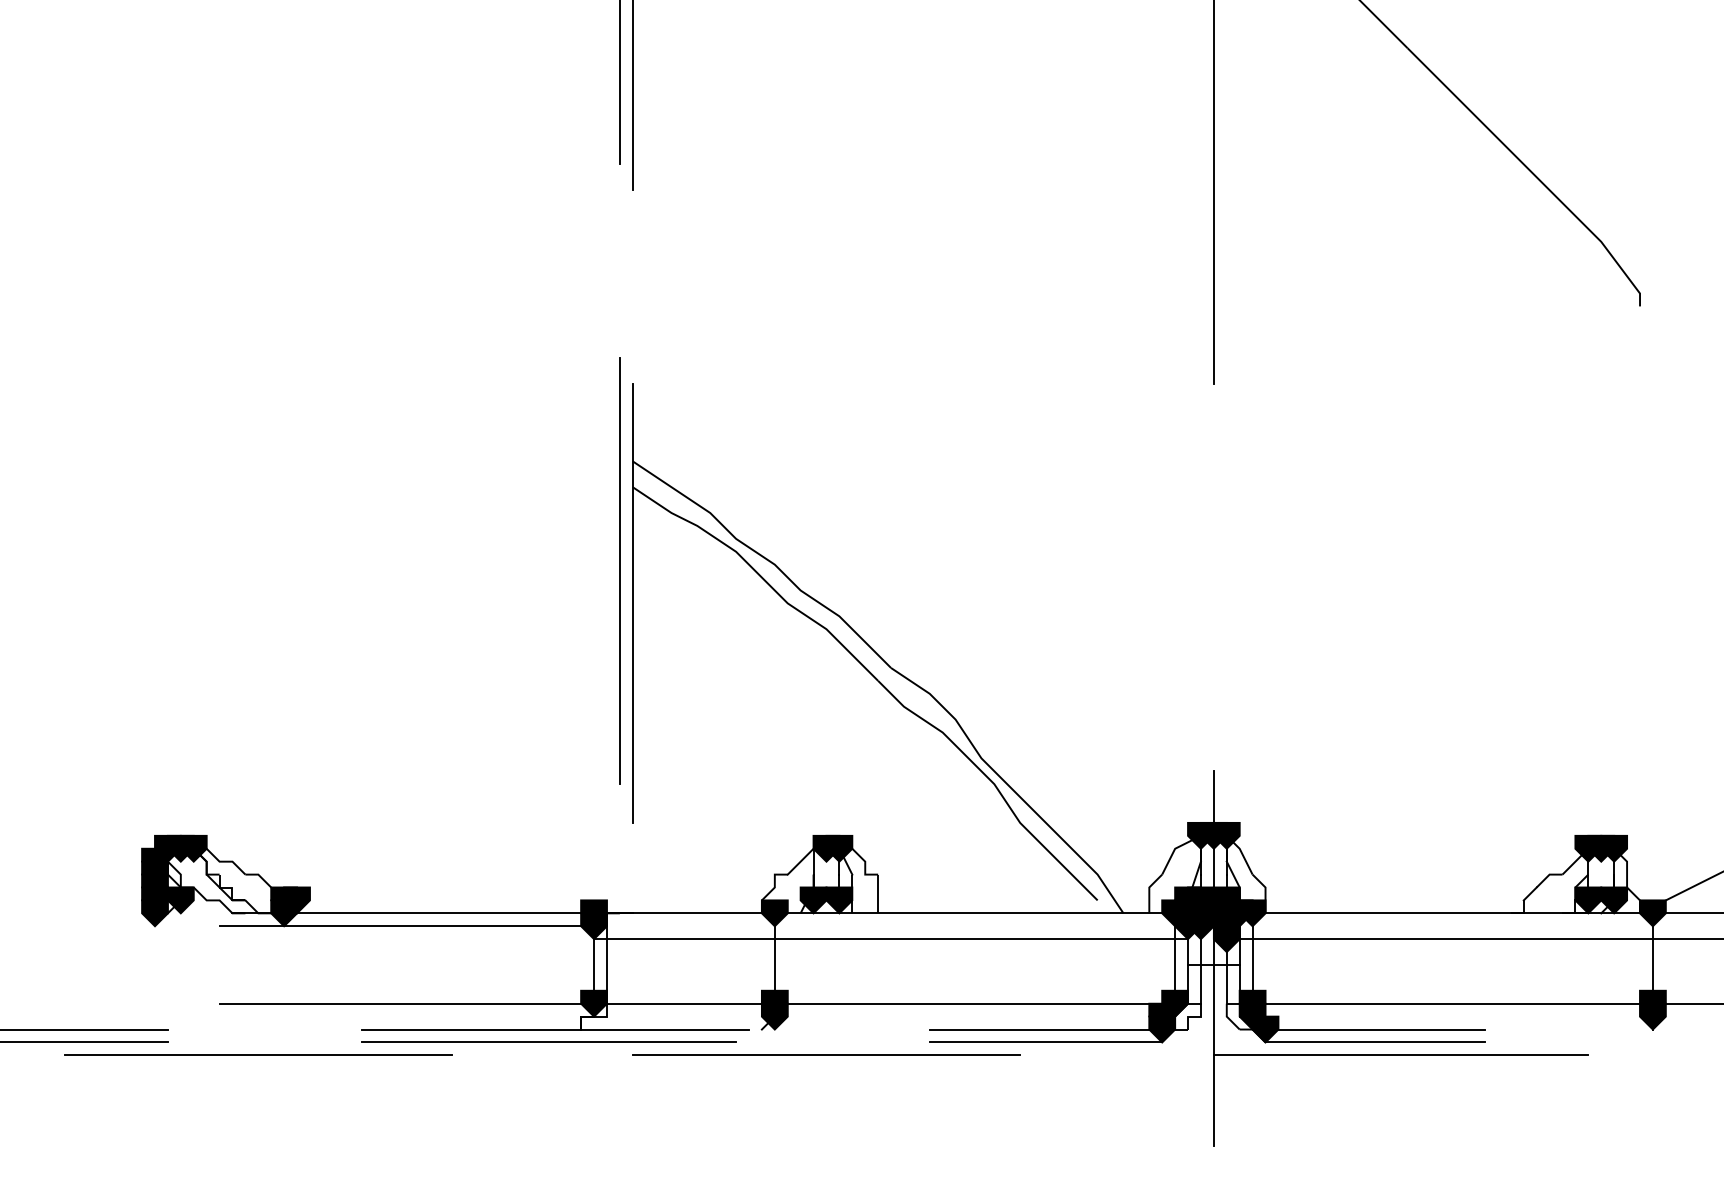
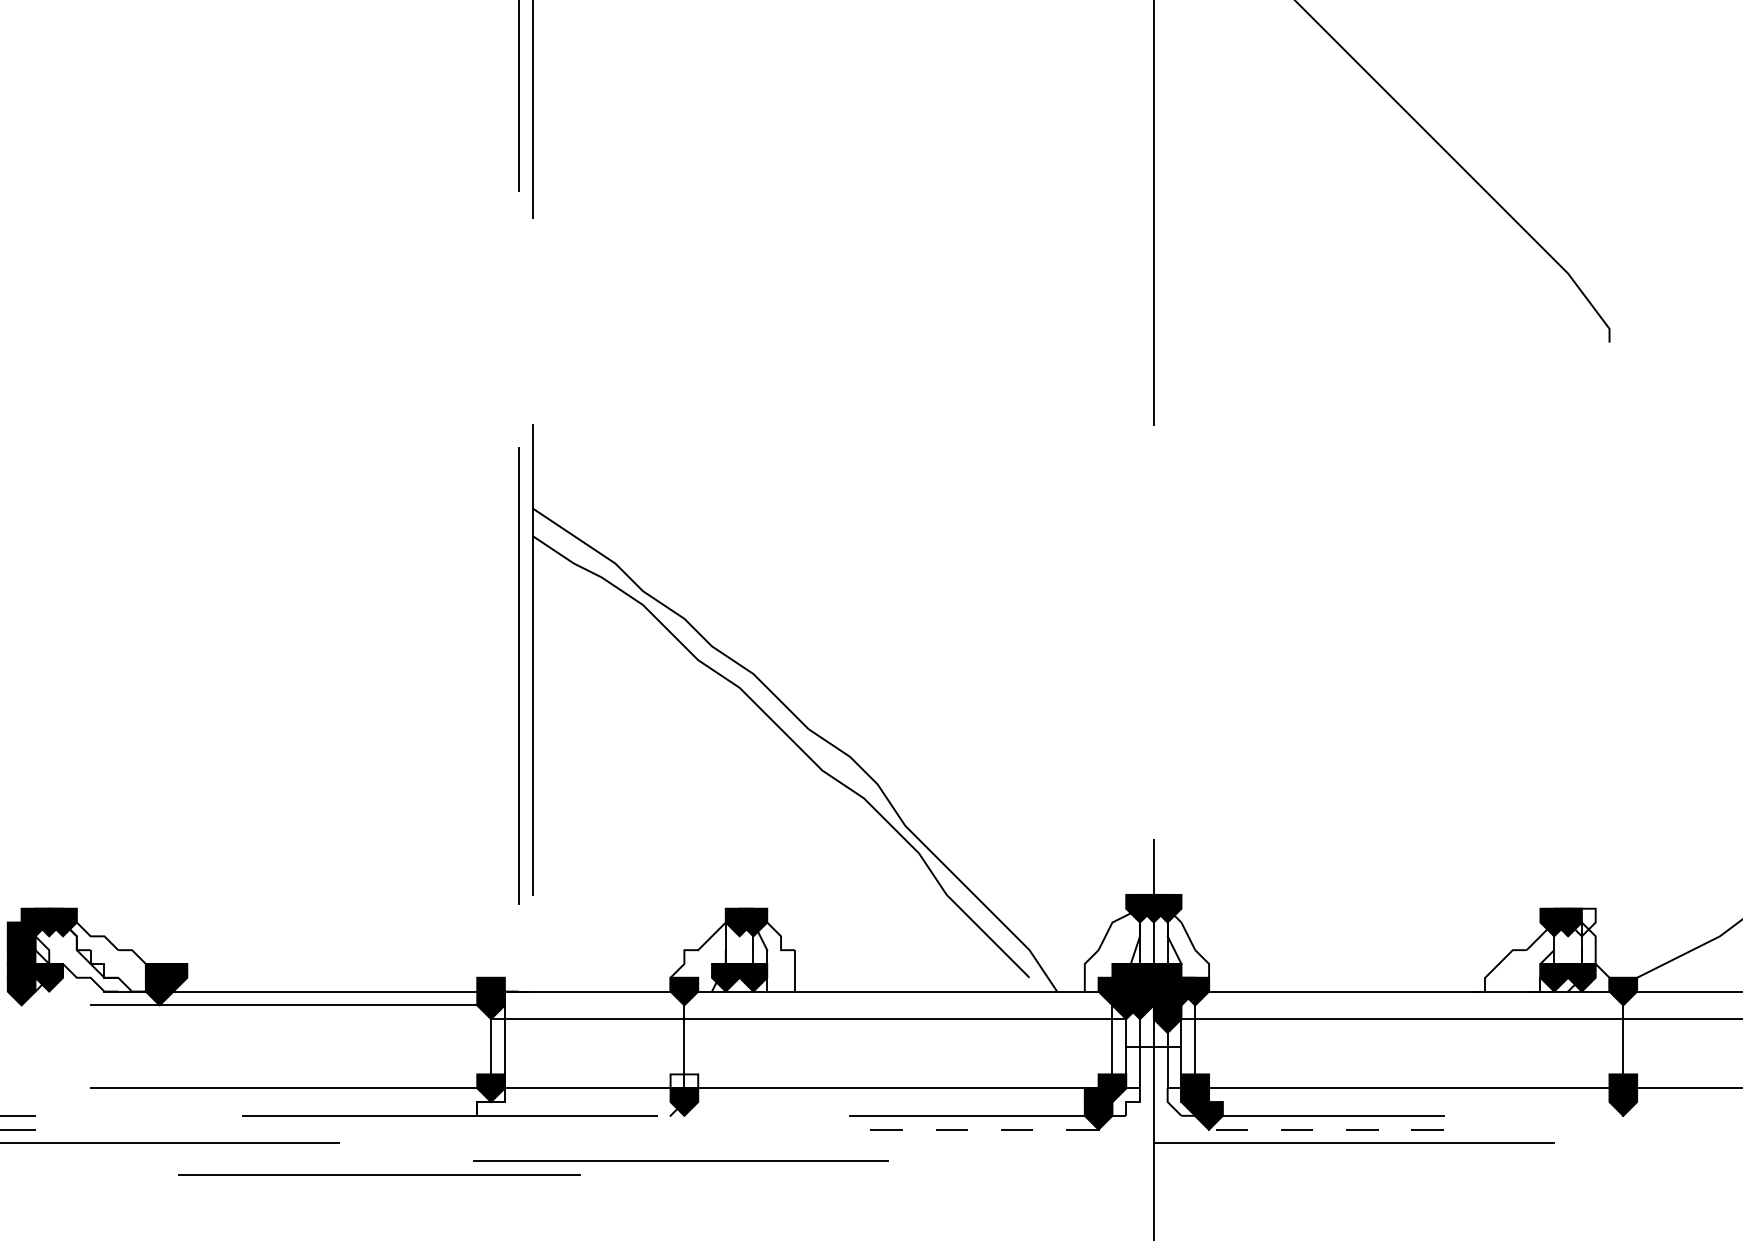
line: (619, 570) -> (518, 675), moved
fill: (1614, 848) -> (1582, 922), removed
fill: (774, 1003) -> (684, 1087), removed
line: (548, 1041) -> (379, 1173), moved
line: (1045, 1042) -> (973, 1129), solid -> dashed
line: (1375, 1042) -> (1326, 1129), solid -> dashed
line: (826, 1054) -> (680, 1159), moved

